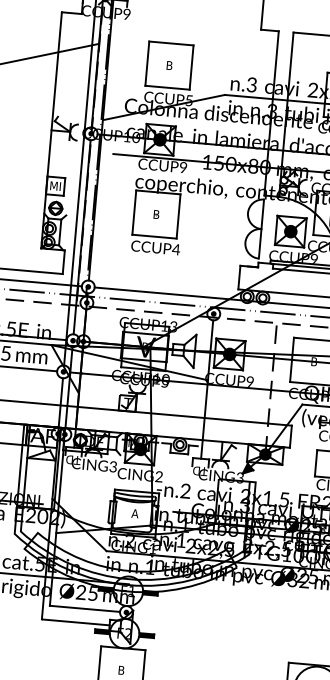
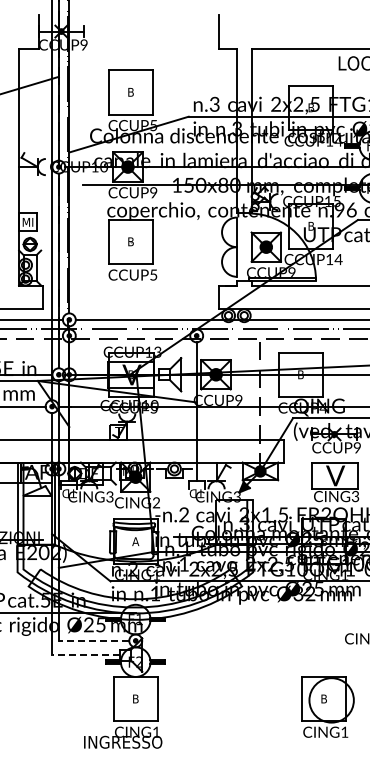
text: (176, 249) -> (153, 274), CCUP4 -> CCUP5
line: (84, 608) -> (93, 640), solid -> dashed
line: (76, 622) -> (86, 655), solid -> dashed

